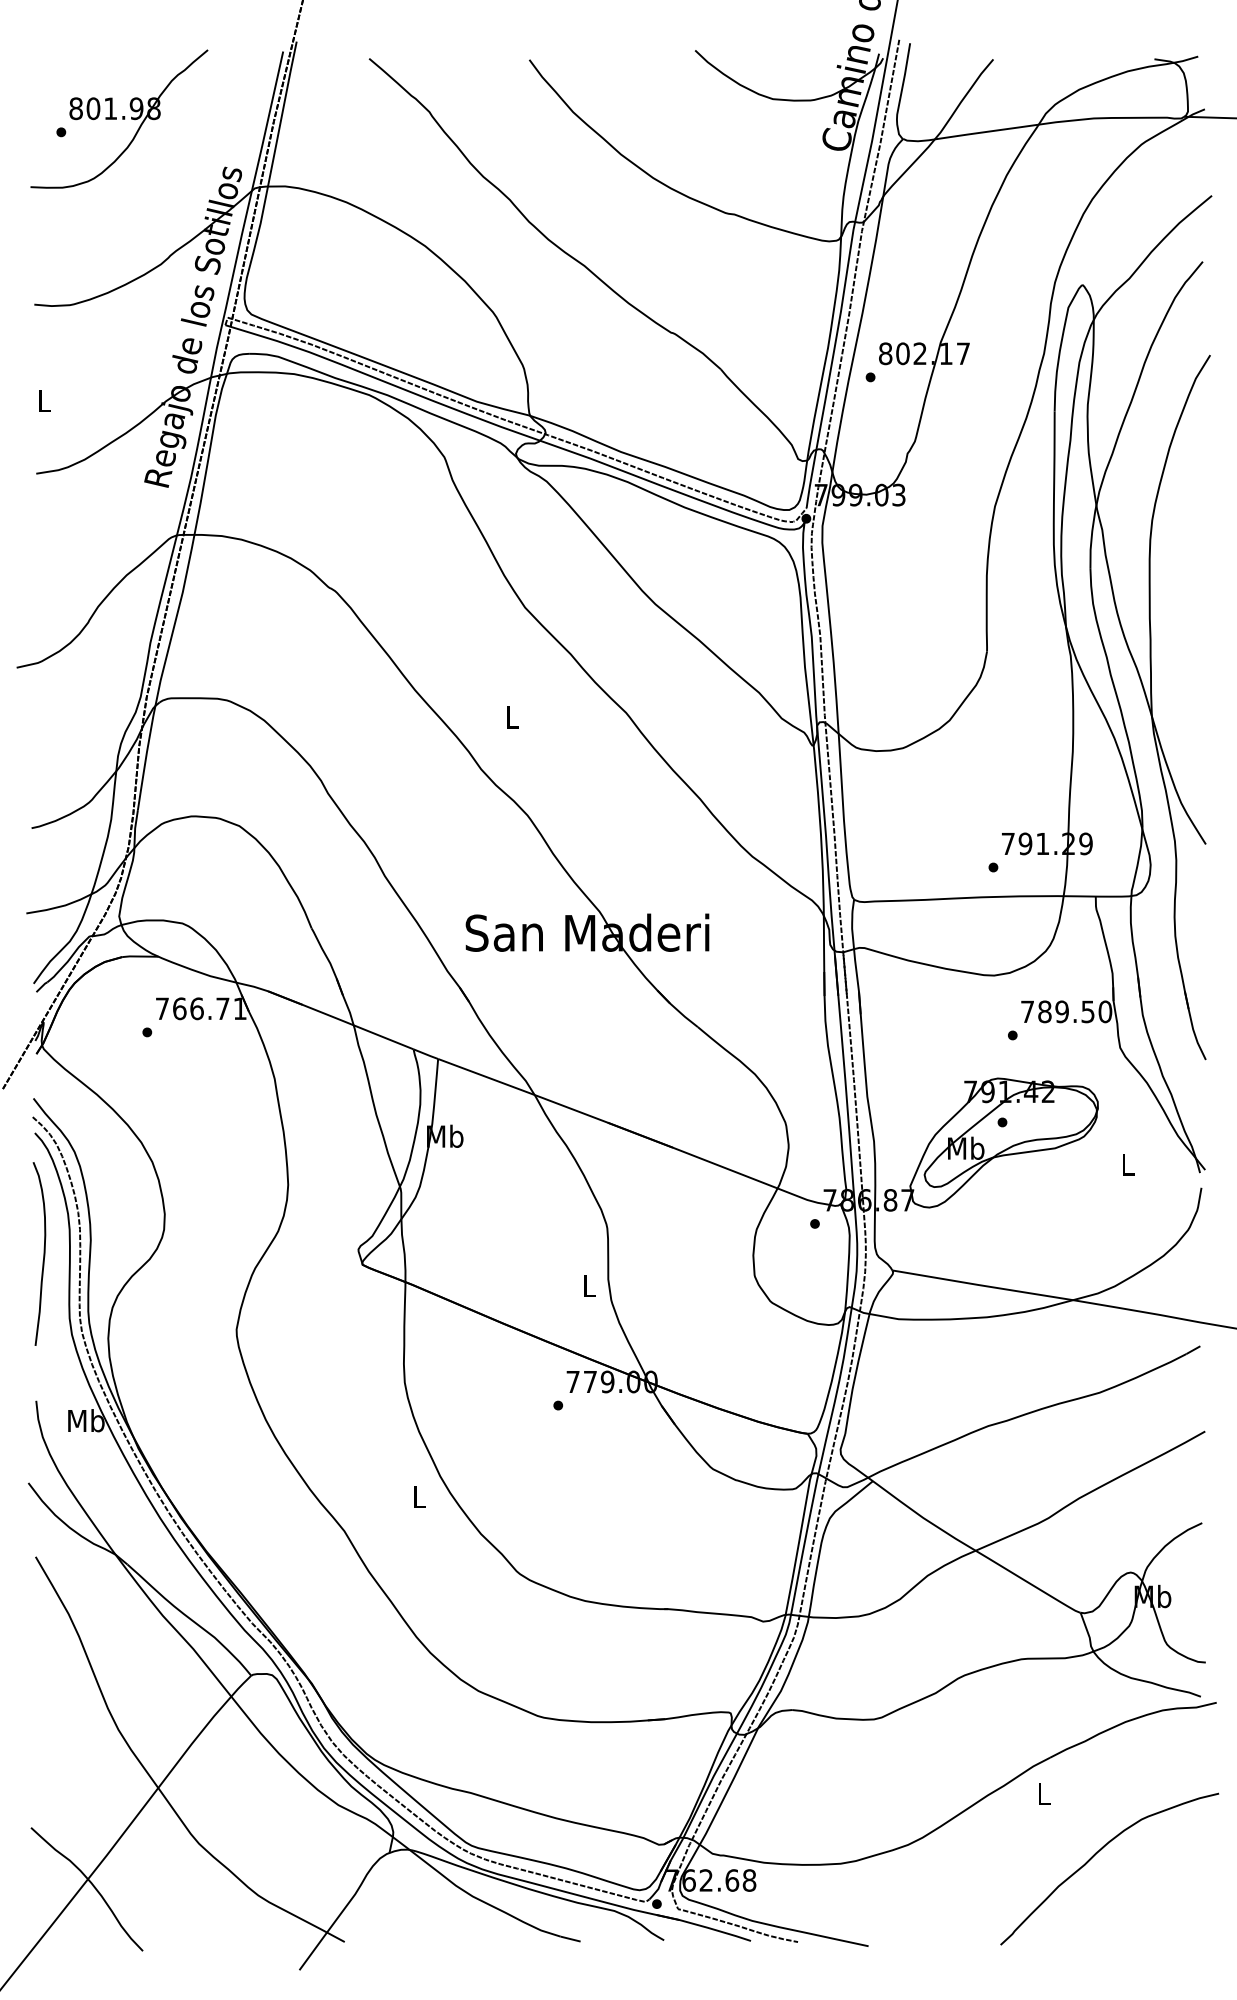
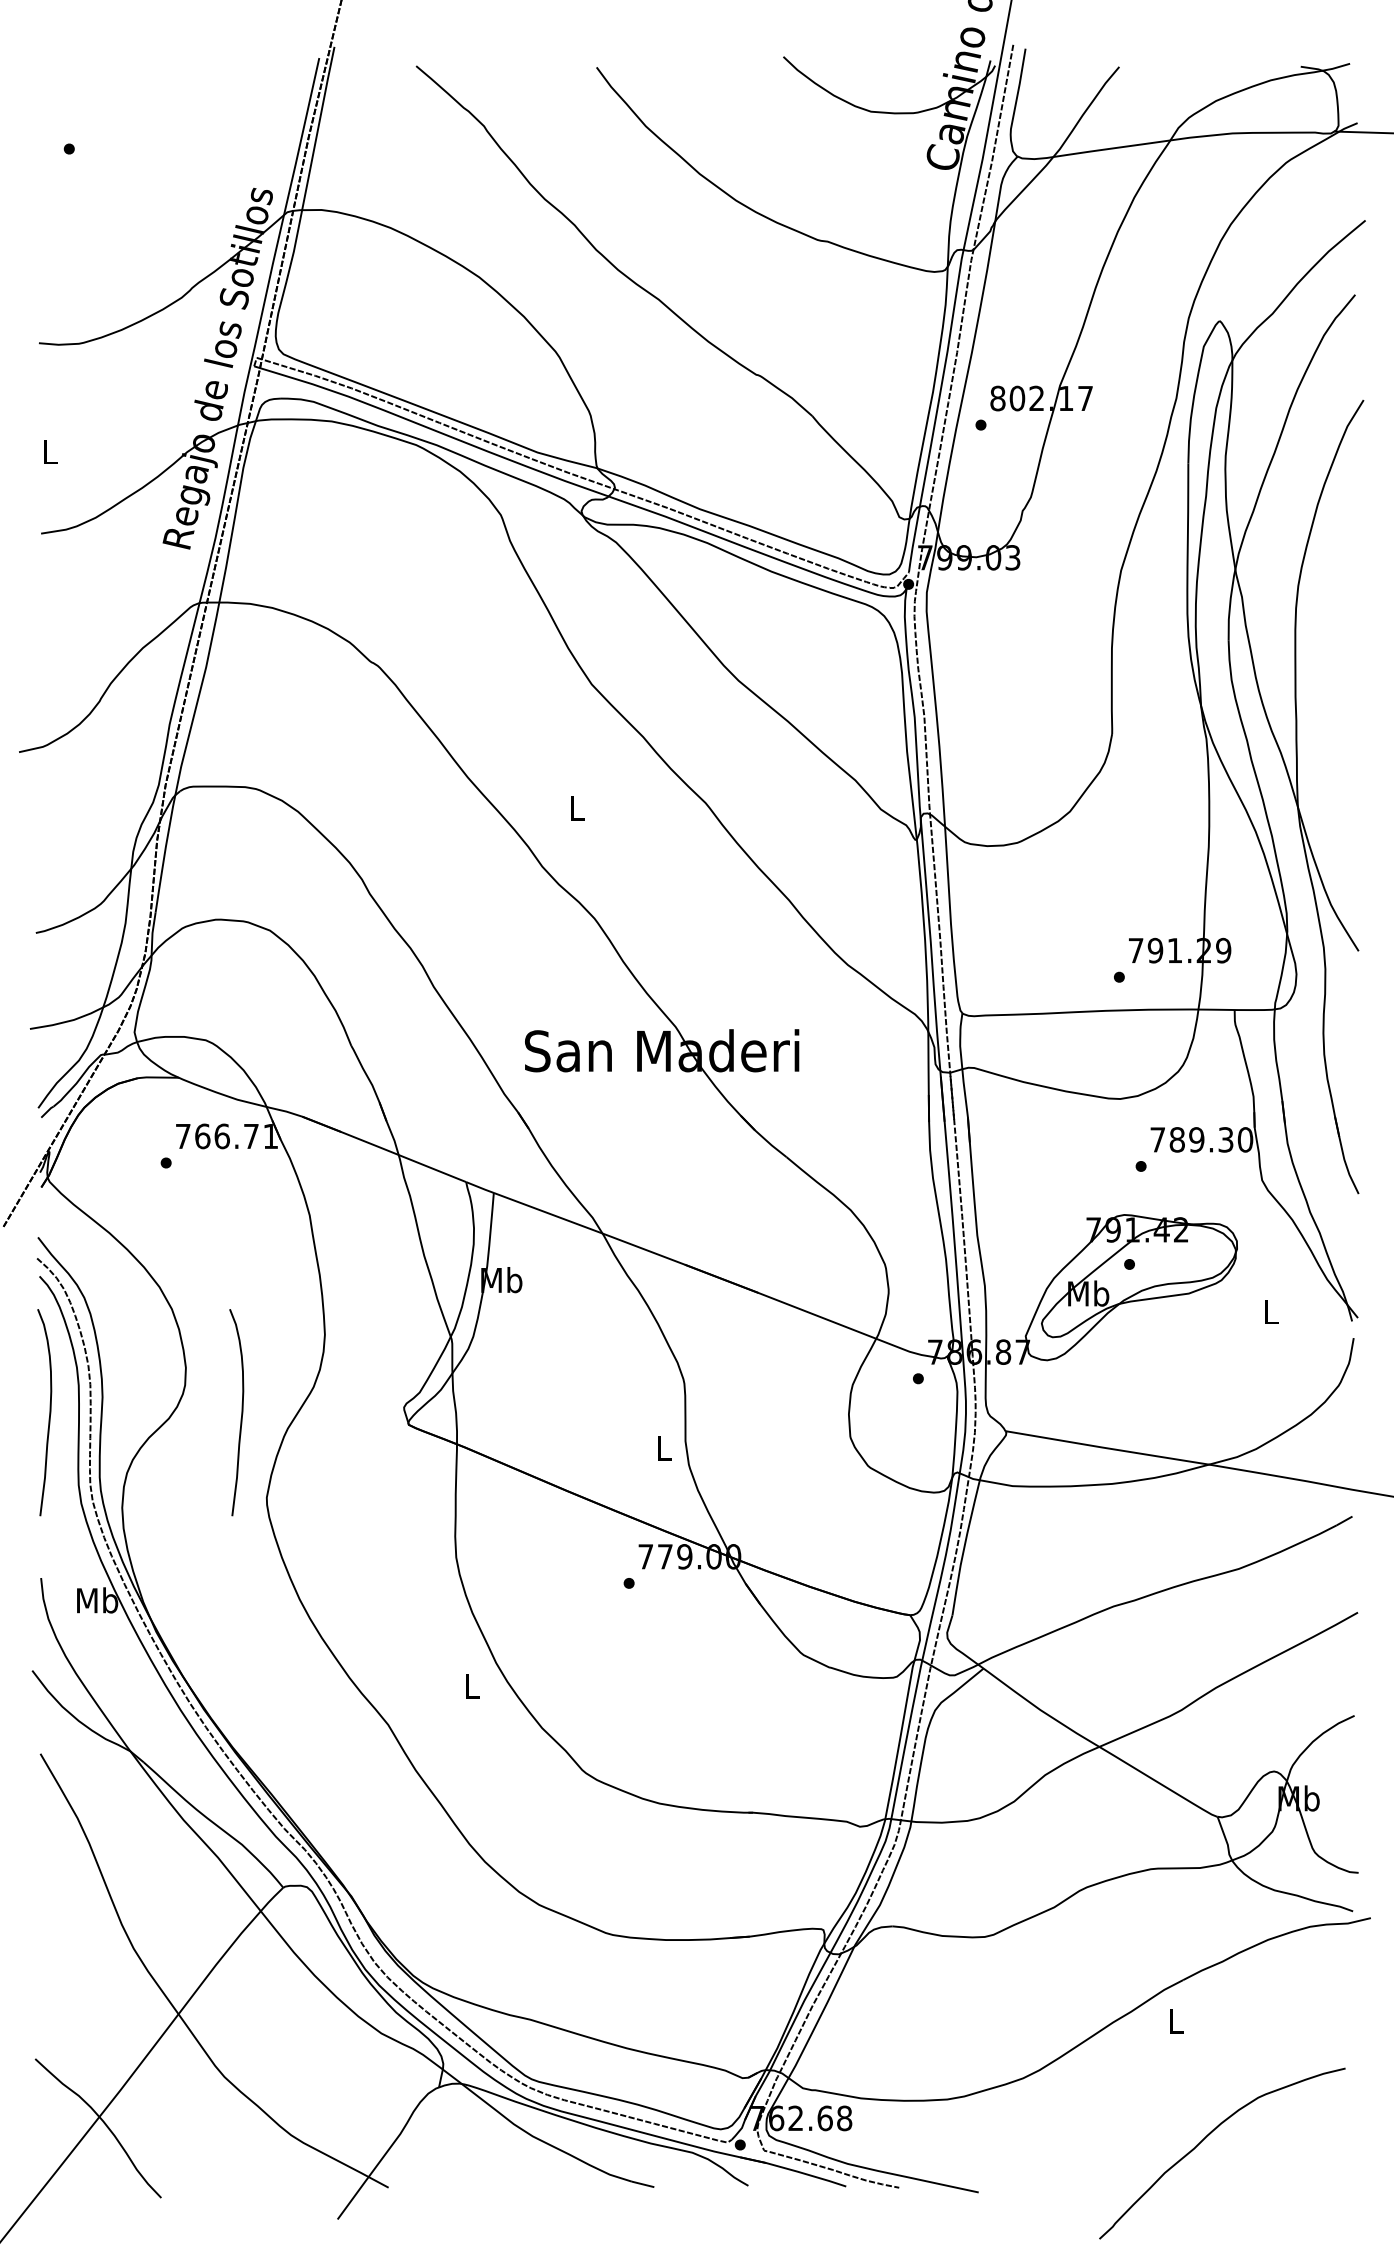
part: (119, 119) -> (134, 134), removed
text: (1088, 1011) -> (1226, 1139), 789.50 -> 789.30
curve: (214, 1253) -> (241, 1412), added
curve: (1097, 1853) -> (1208, 2136), moved

